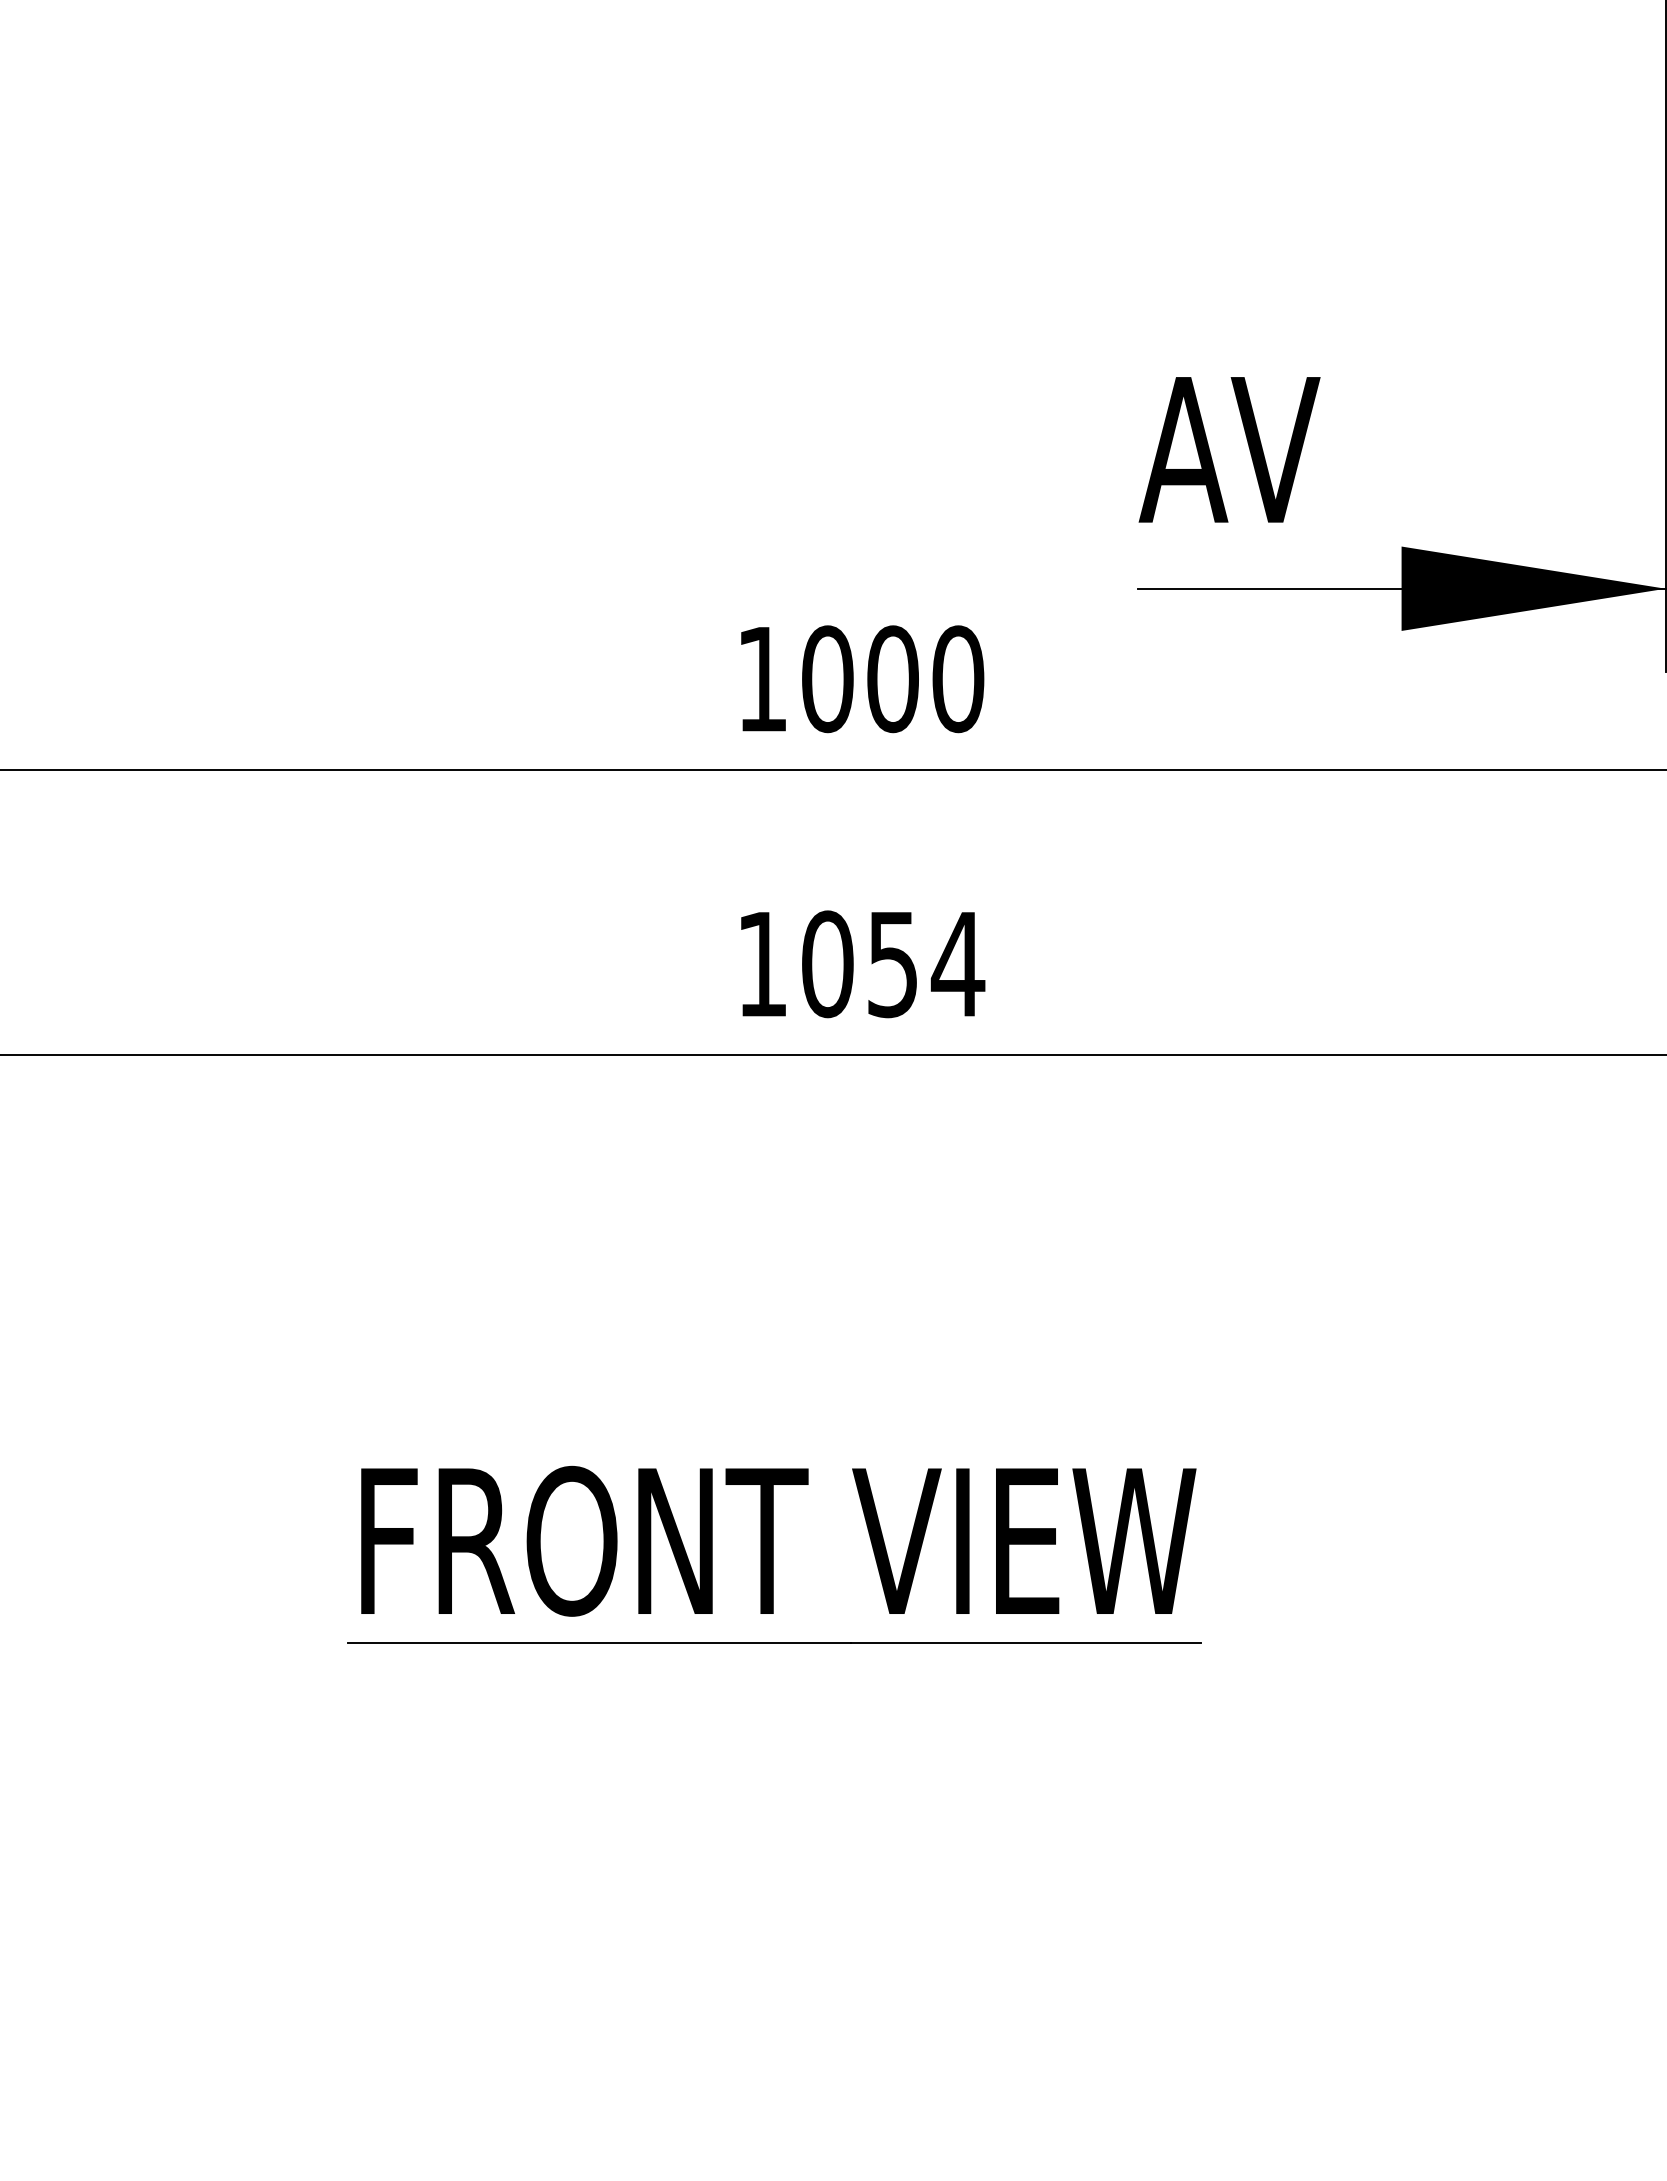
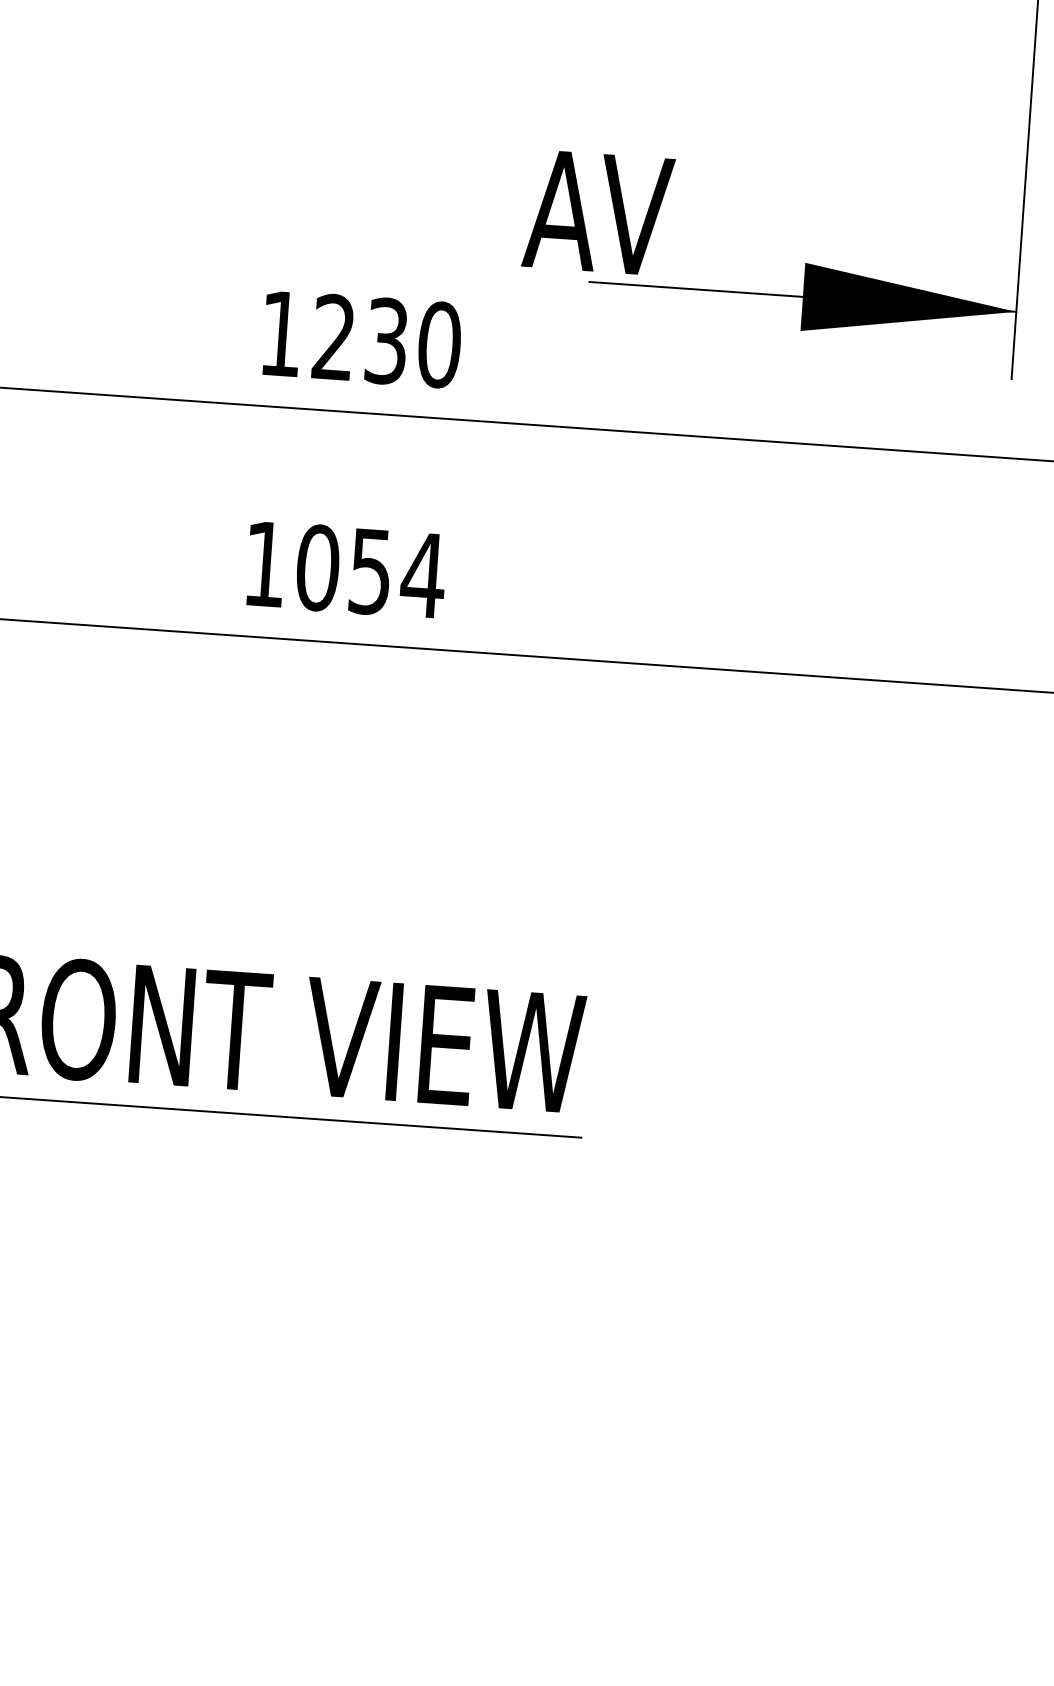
text: (1229, 449) -> (598, 212), moved
text: (860, 679) -> (360, 339), 1000 -> 1230

